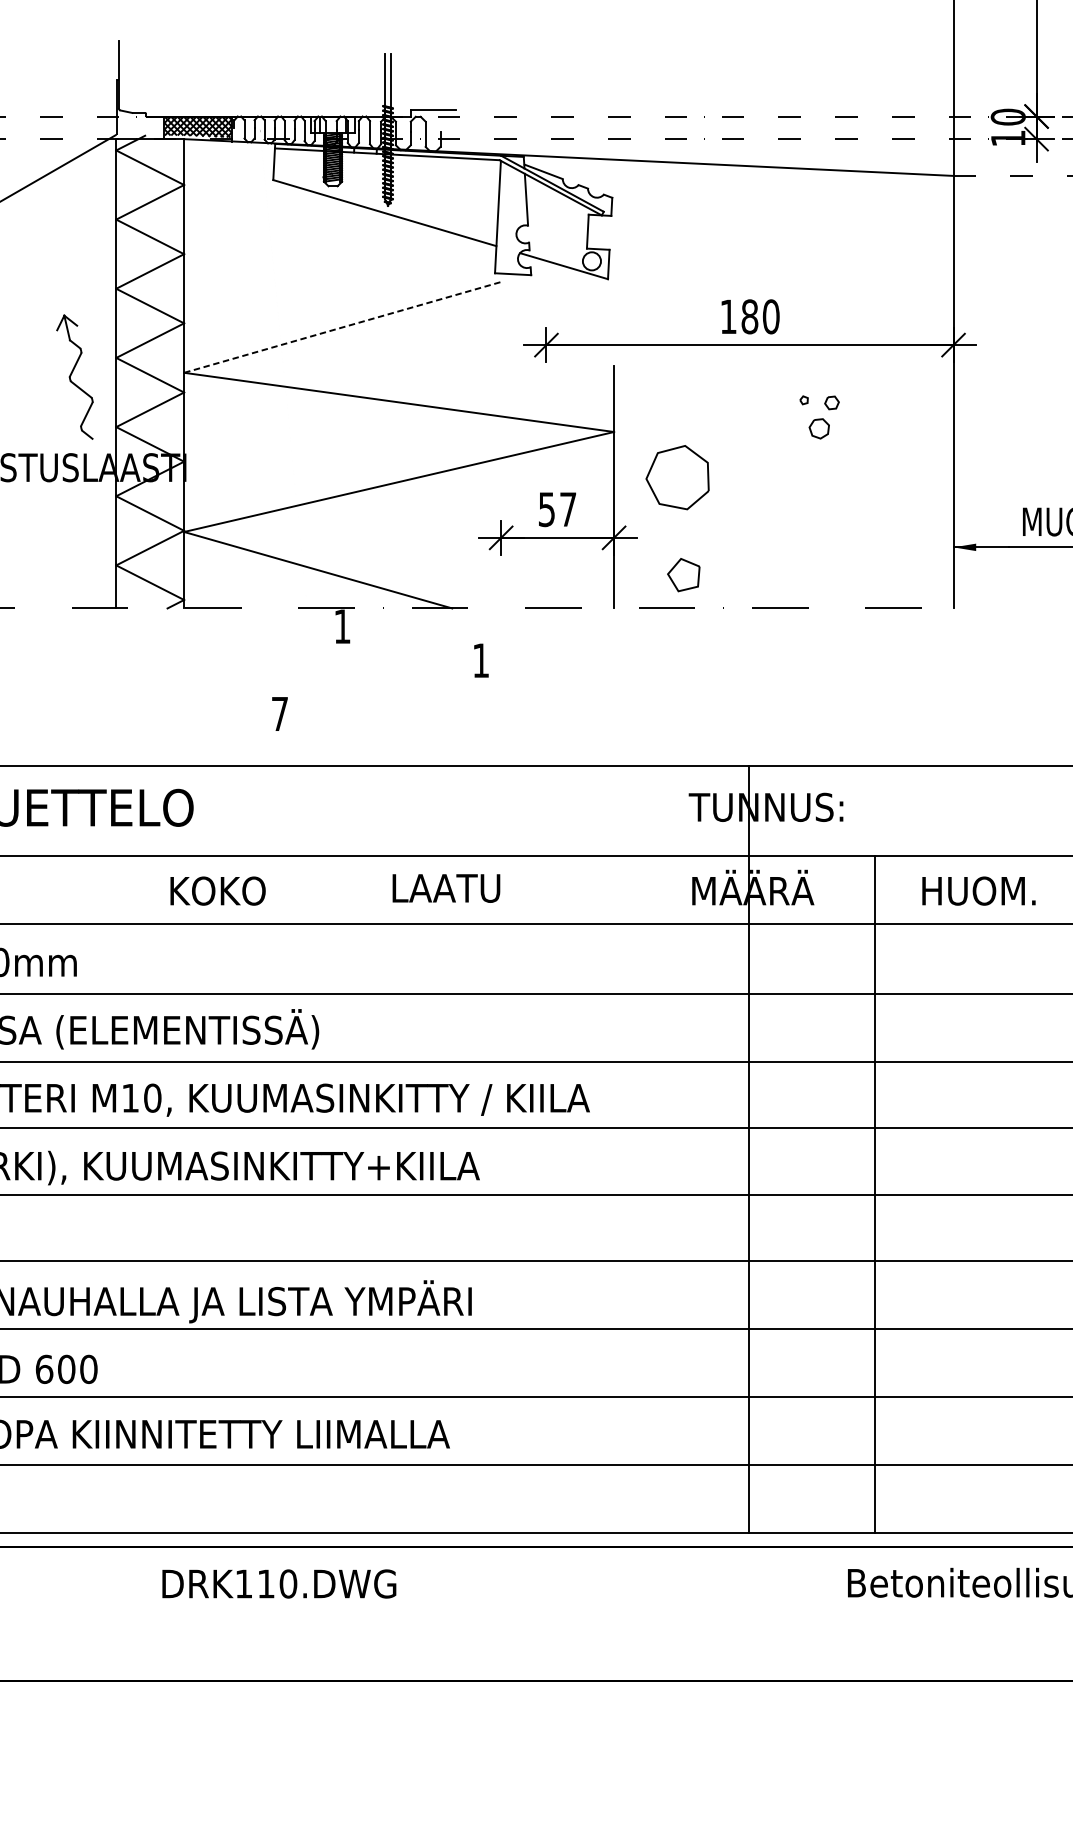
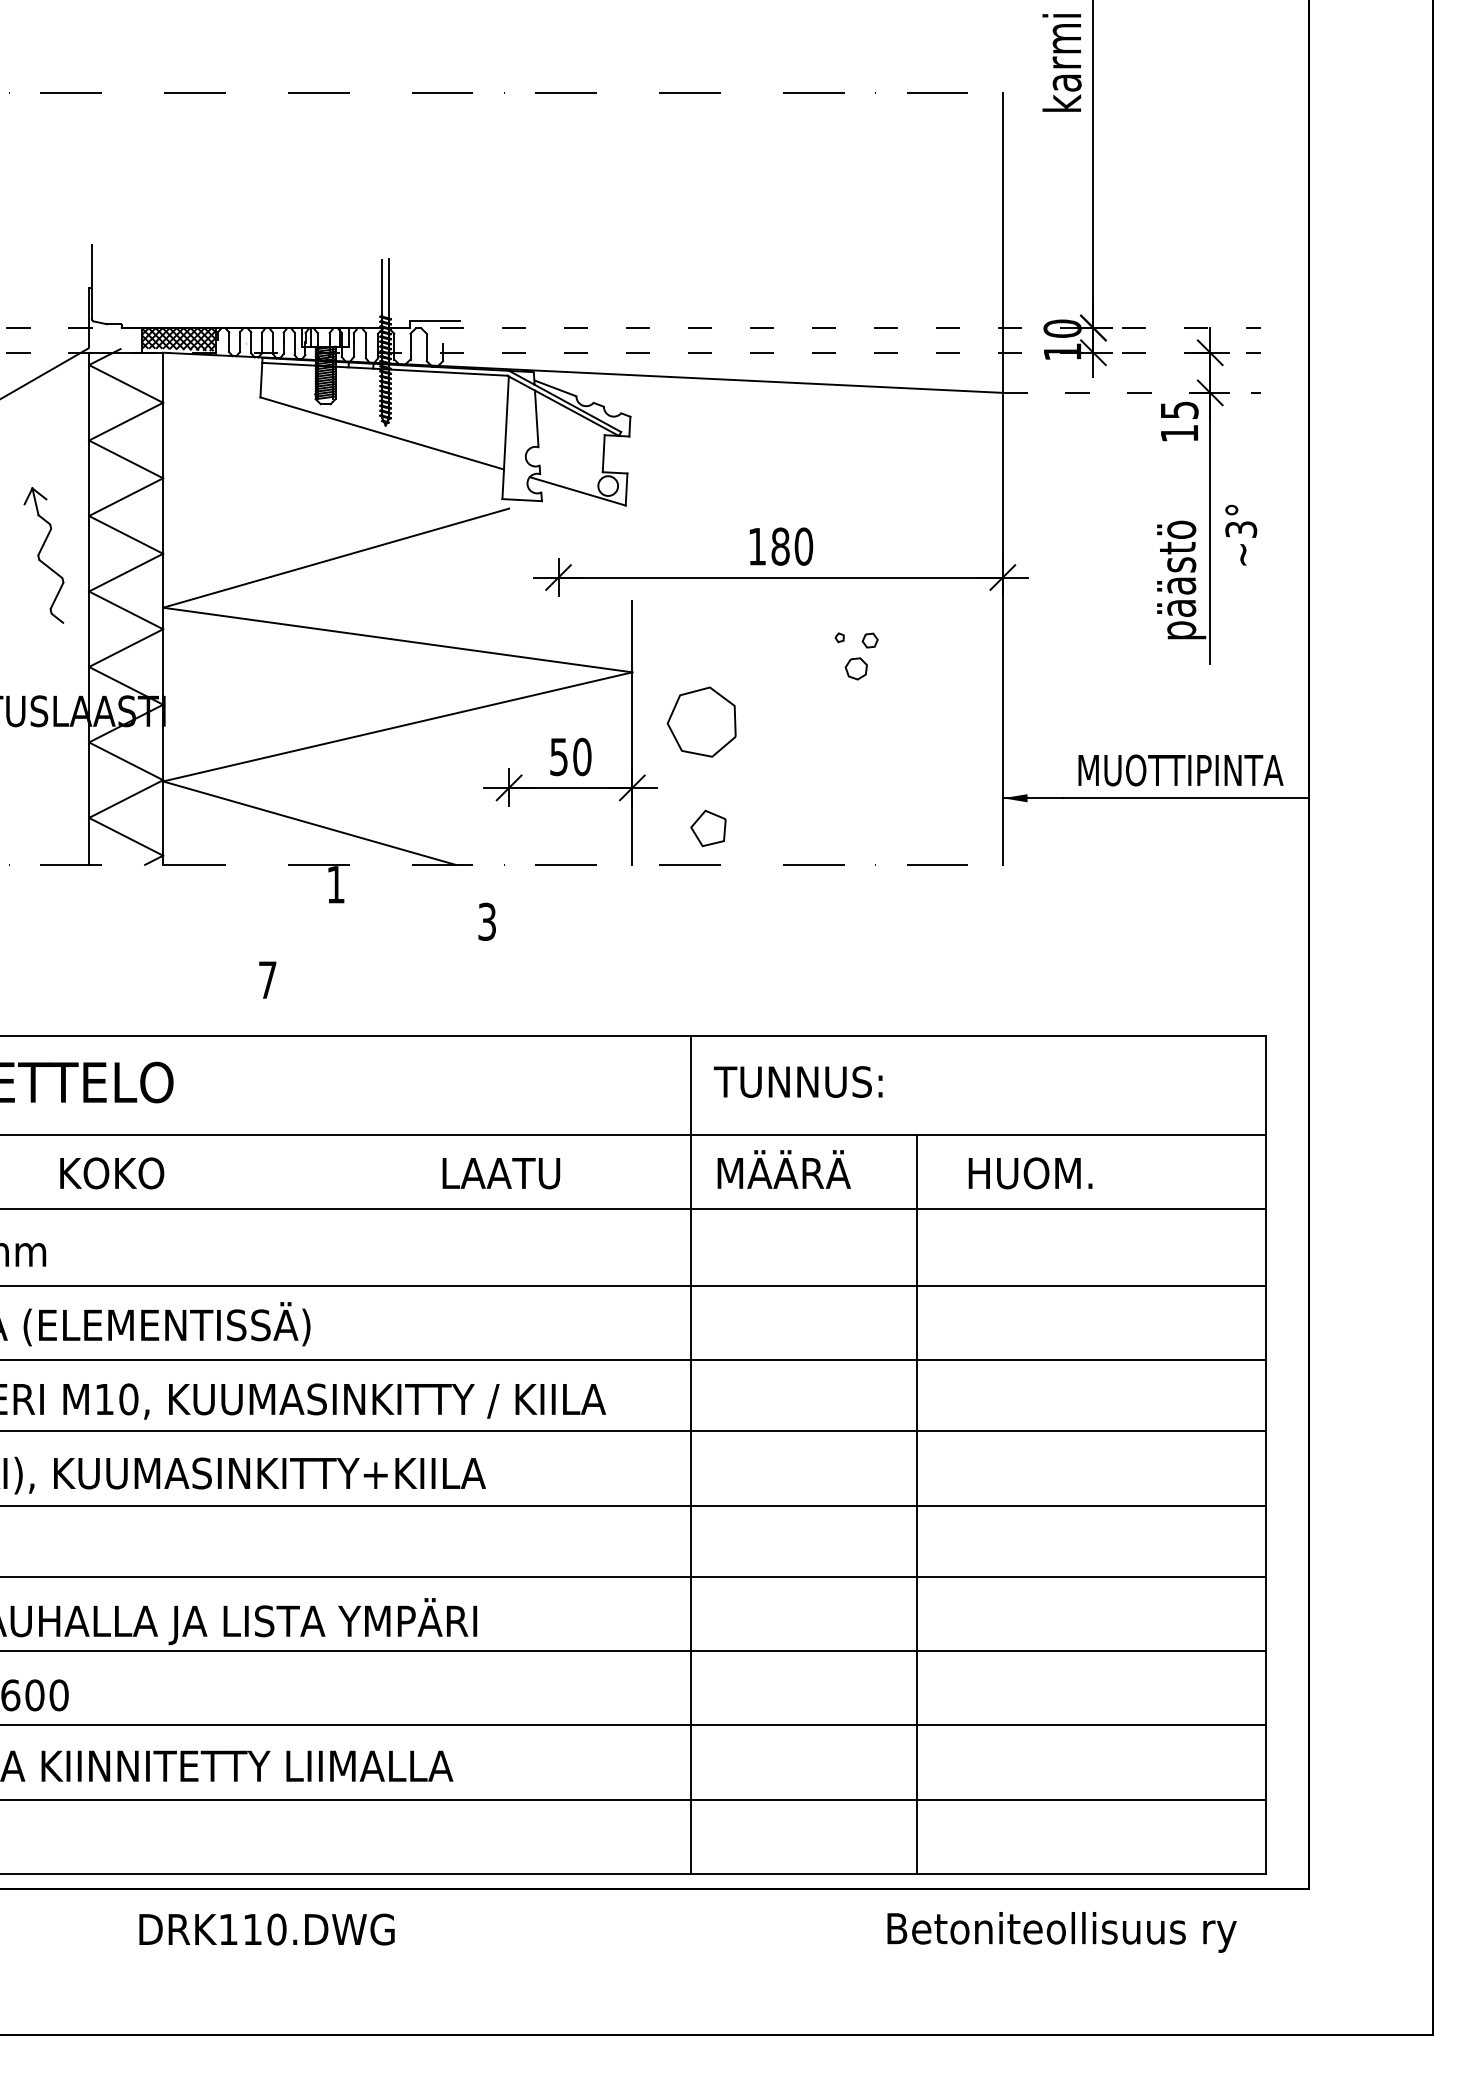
line: (342, 327) -> (336, 558), dashed -> solid
part: (74, 377) -> (43, 555), moved
text: (568, 509) -> (582, 756), 57 -> 50
text: (480, 660) -> (486, 921), 1 -> 3
text: (446, 888) -> (501, 1173), moved
text: (218, 891) -> (112, 1173), moved
line: (748, 1148) -> (690, 1454), moved

